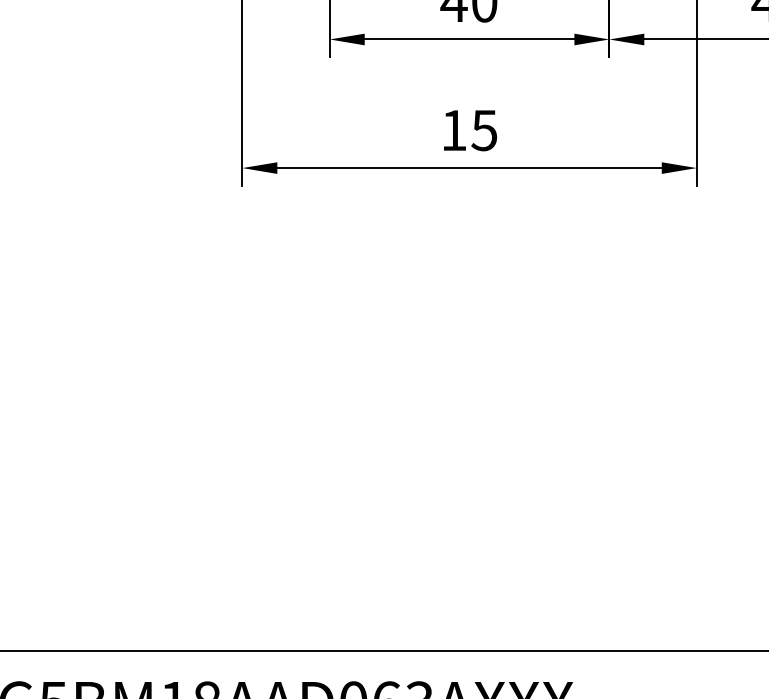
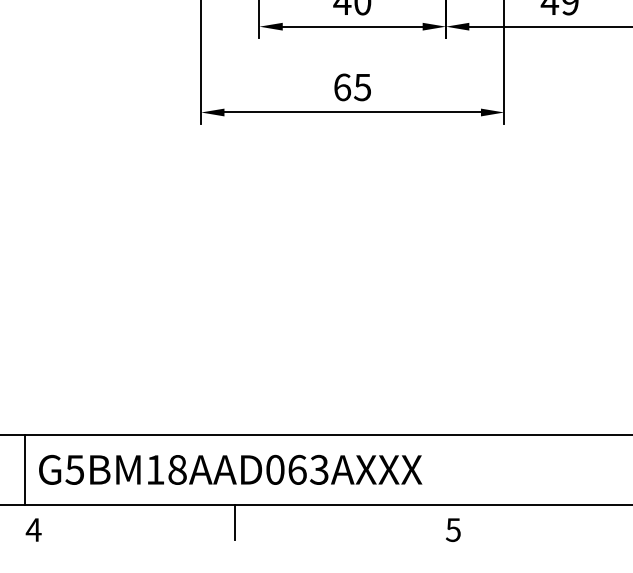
text: (454, 130) -> (342, 87), 15 -> 65

